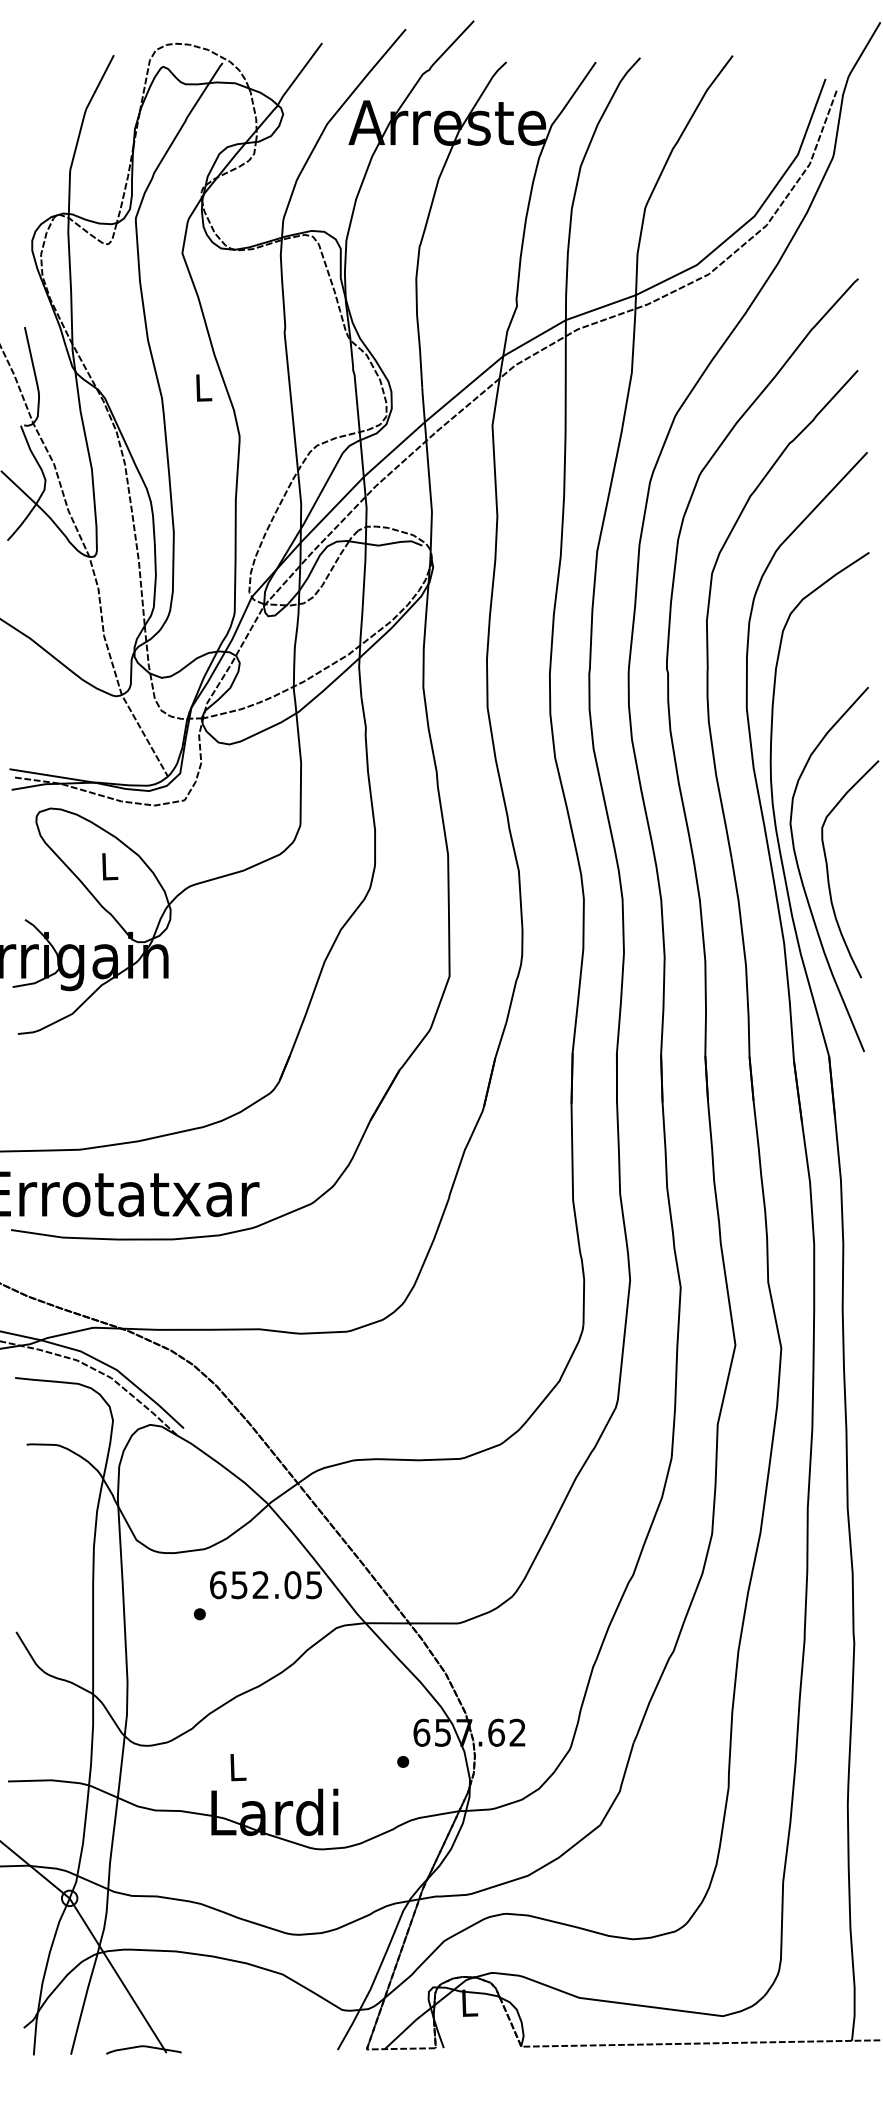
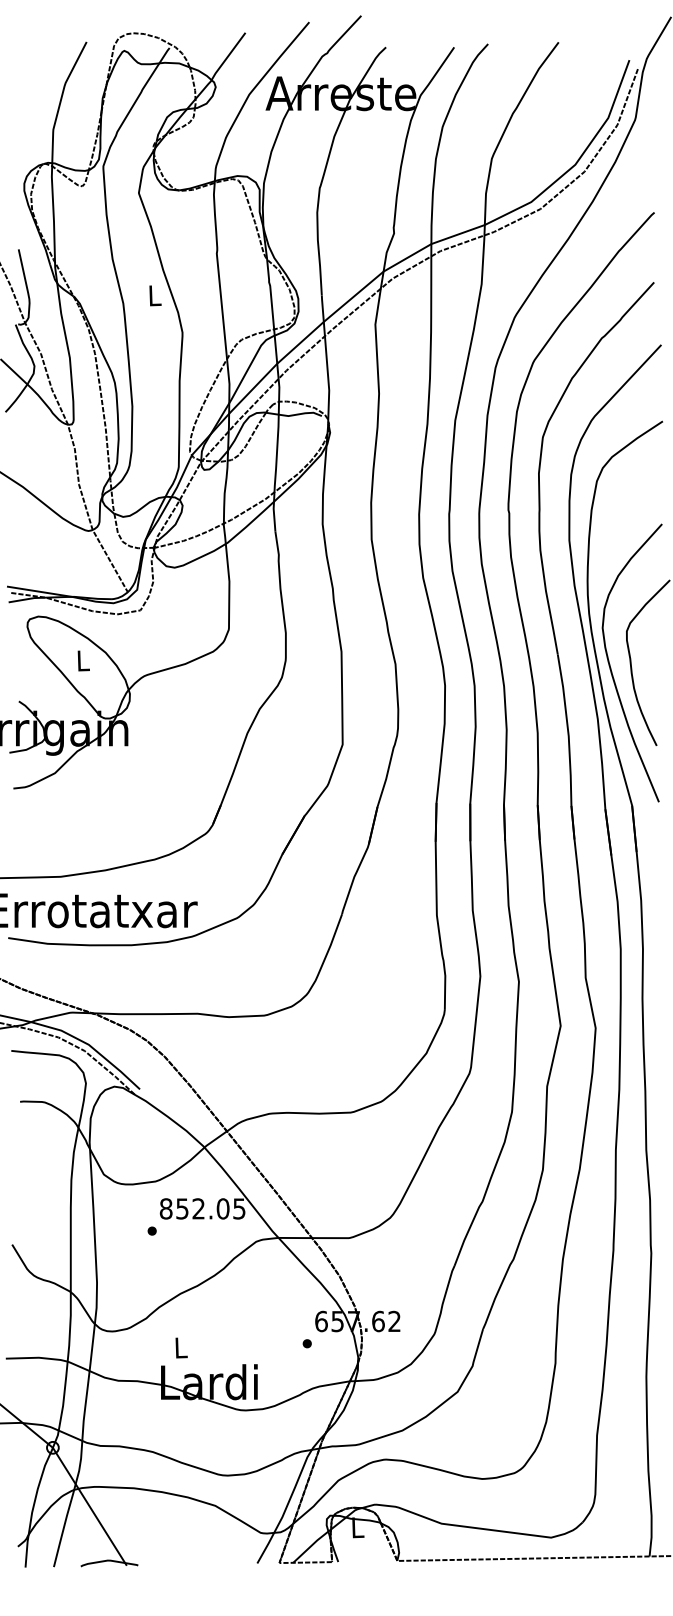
text: (218, 1585) -> (166, 1209), 652.05 -> 852.05

